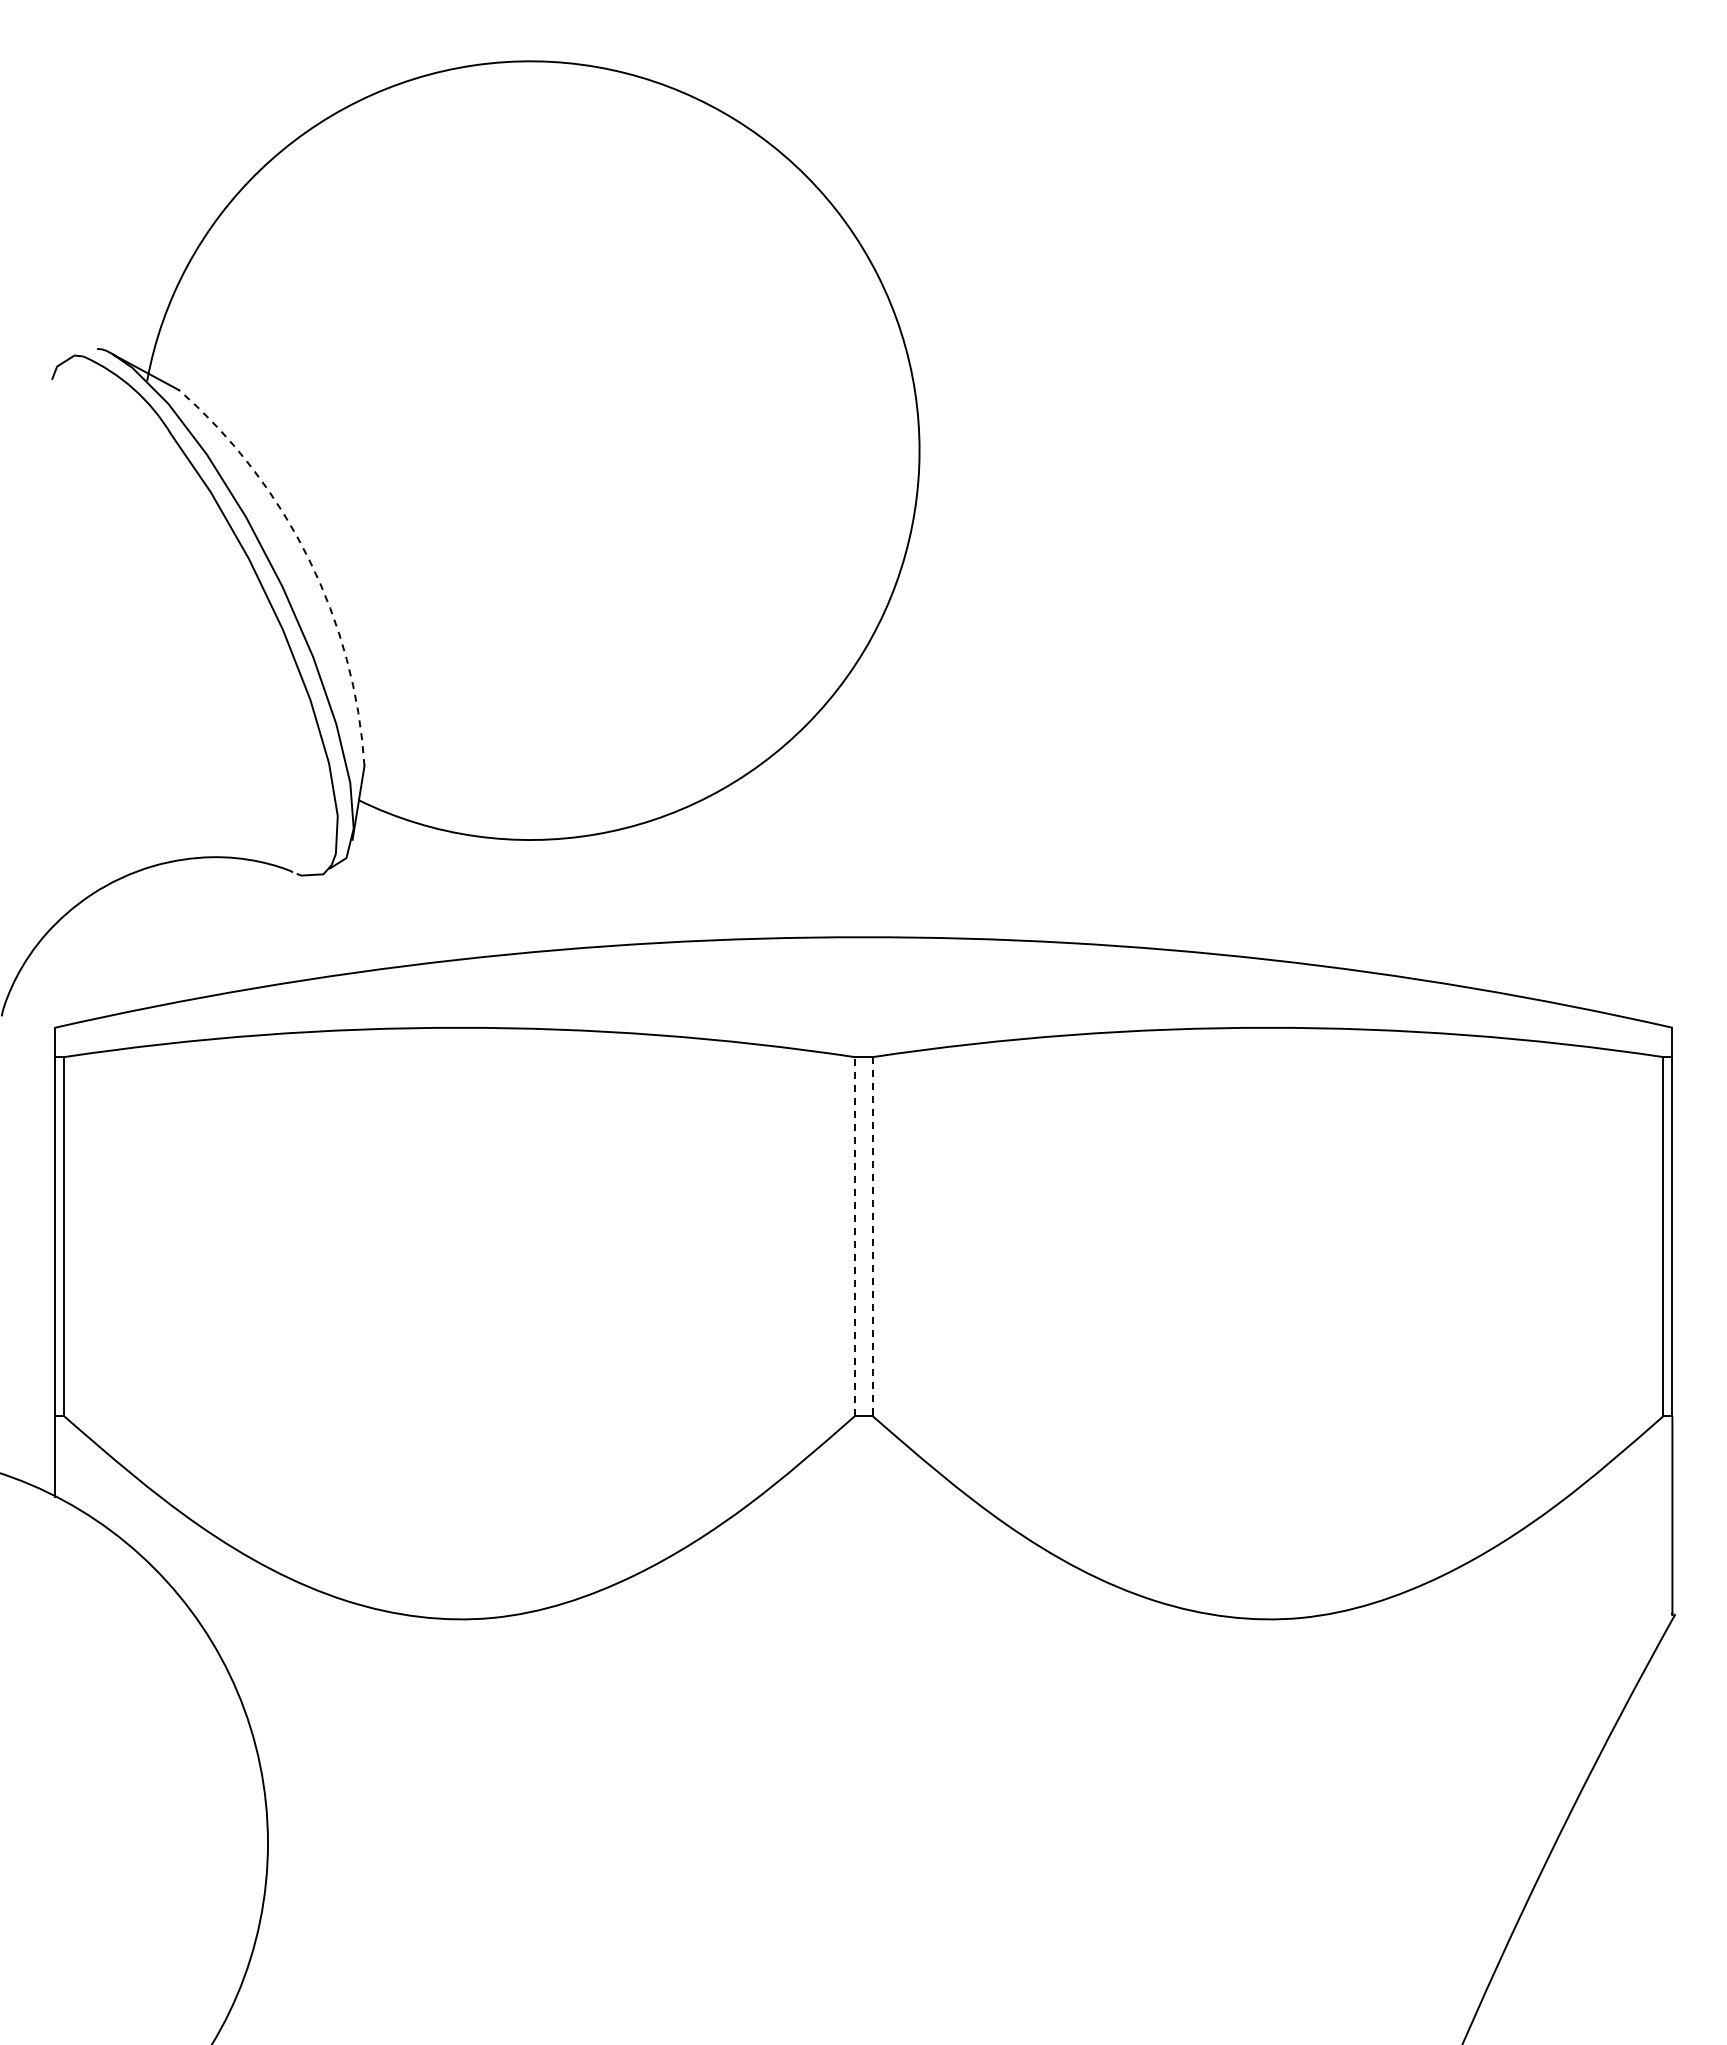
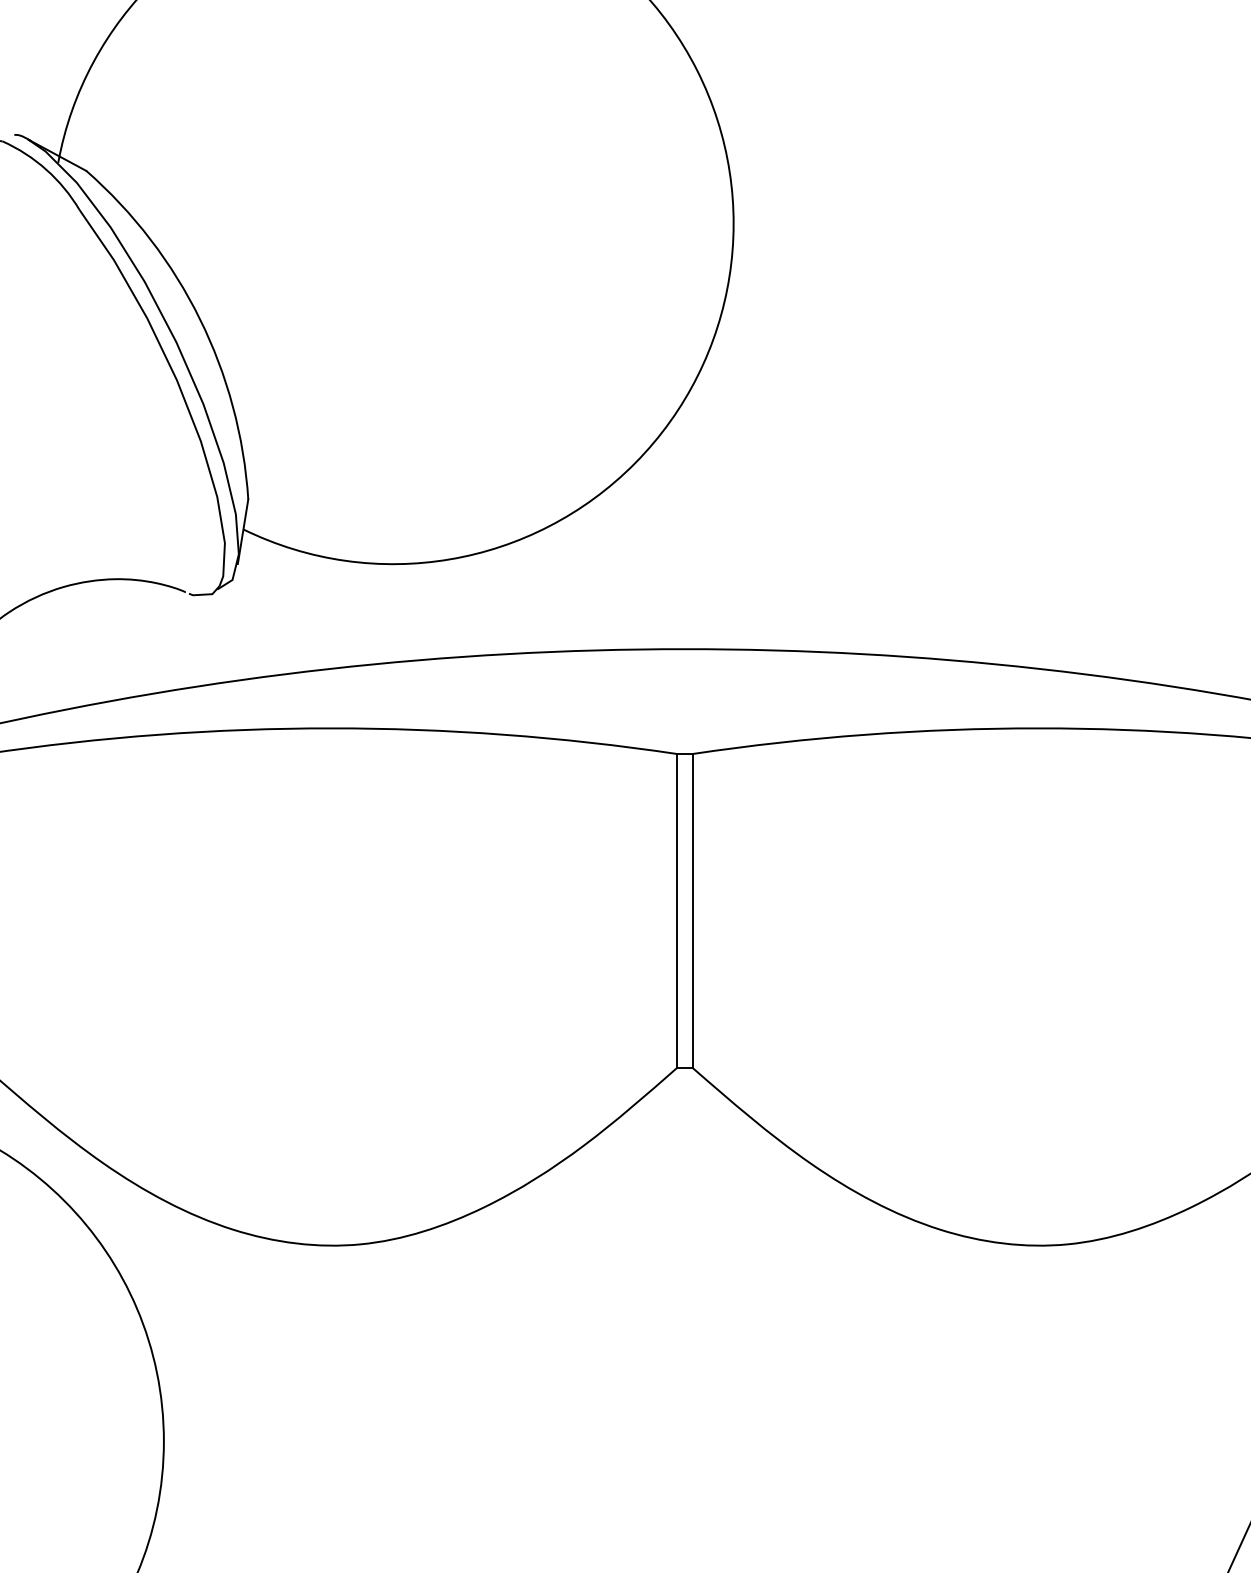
arc: (309, 559) -> (200, 318), dashed -> solid
line: (854, 1236) -> (676, 910), dashed -> solid
line: (873, 1236) -> (693, 910), dashed -> solid

